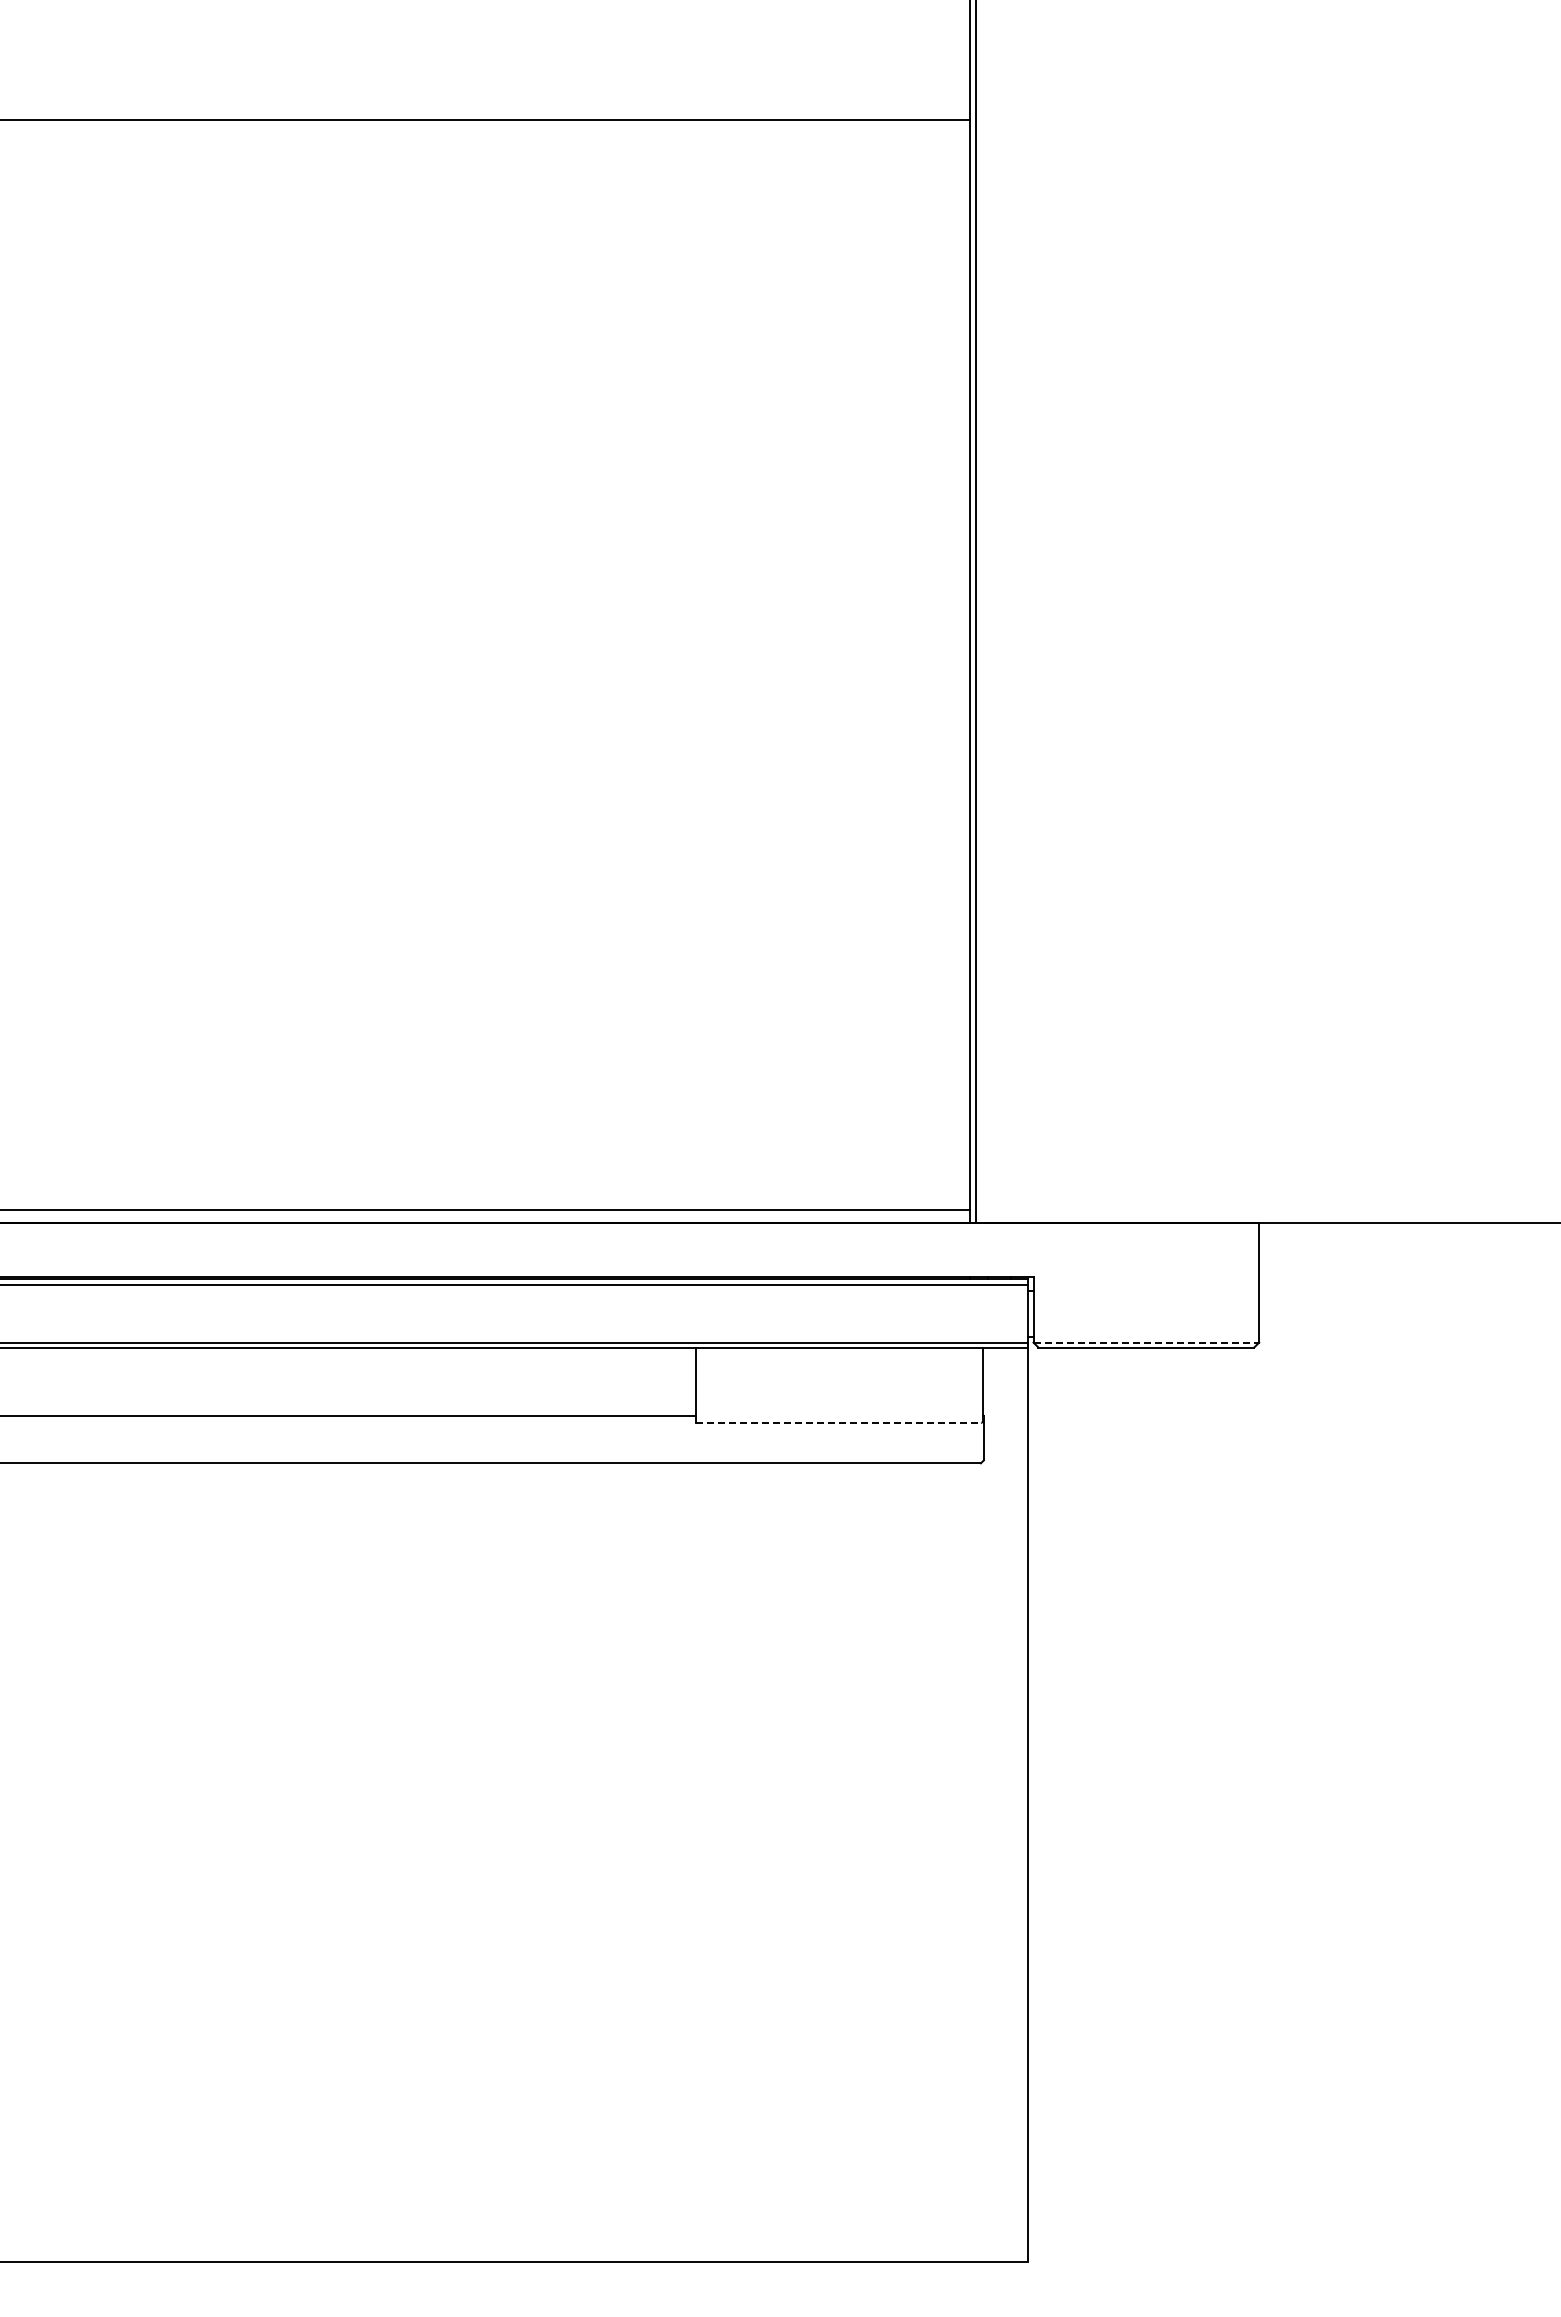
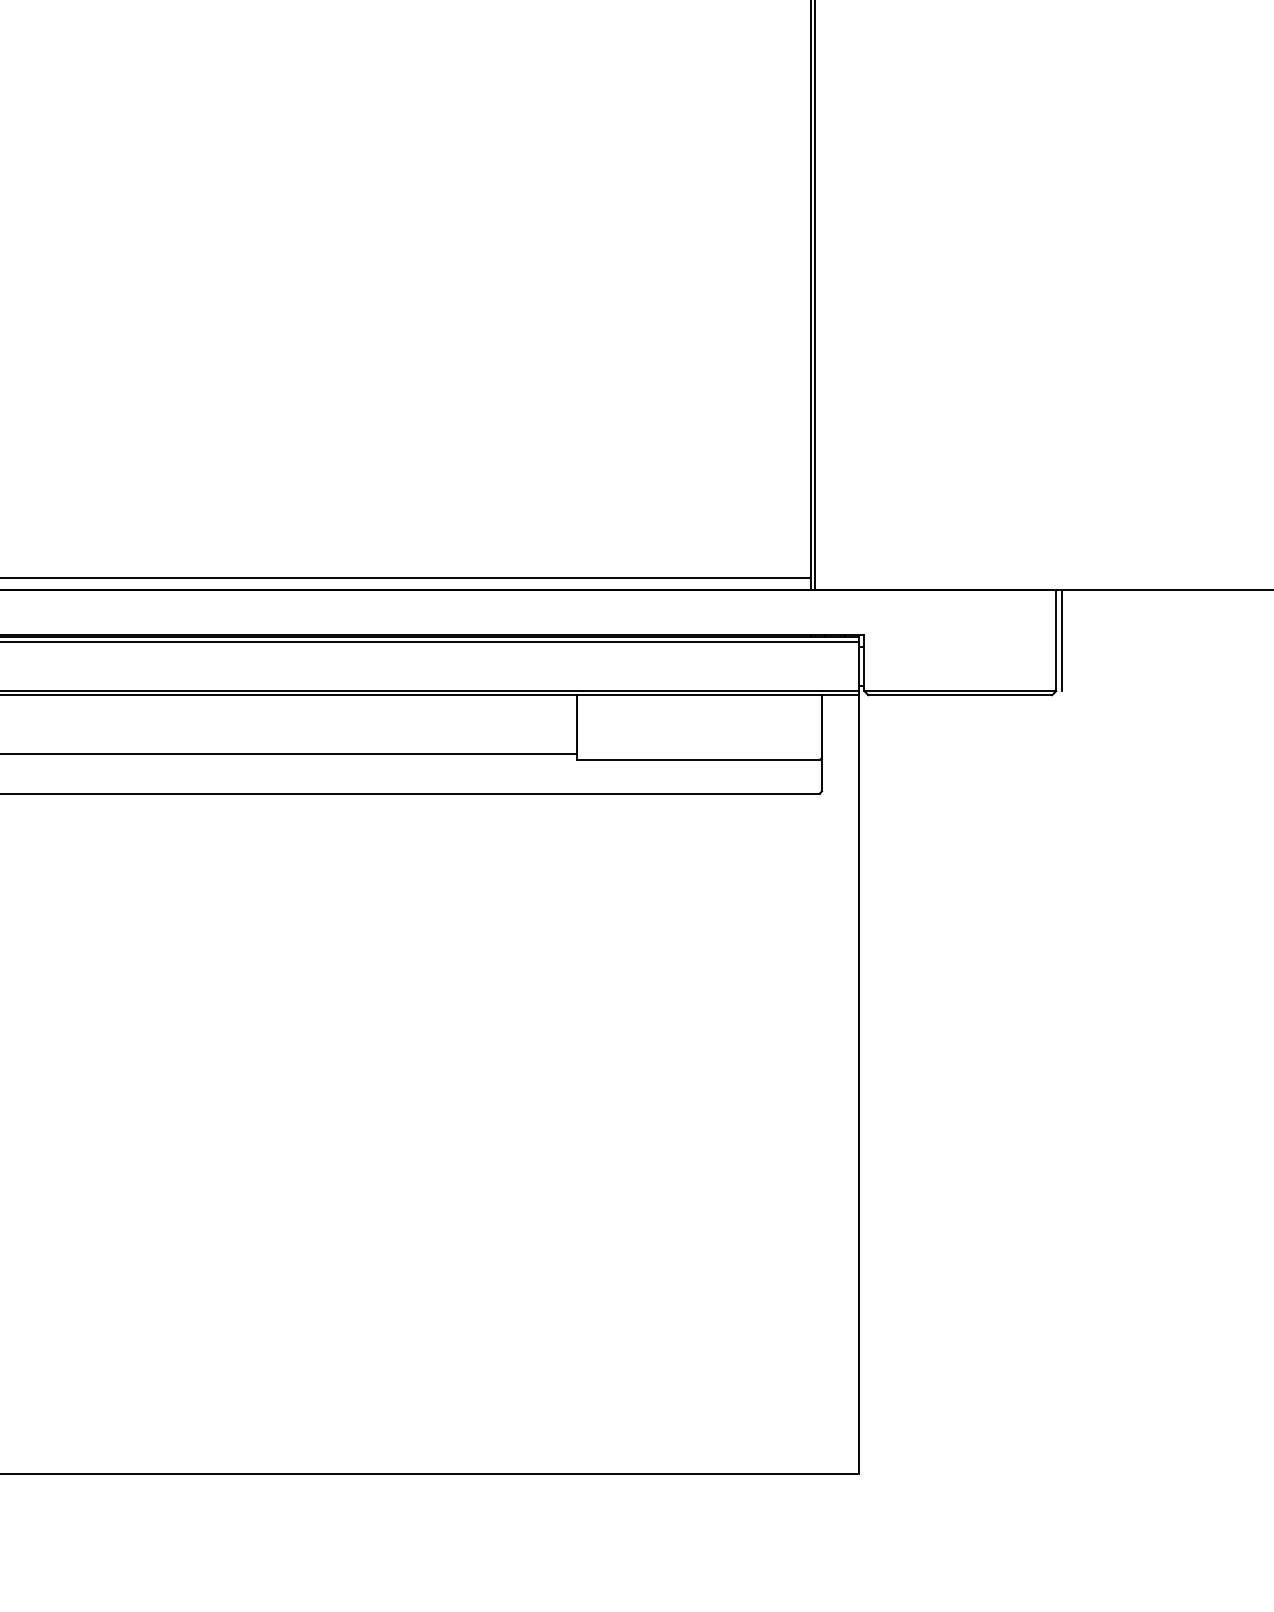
line: (1266, 1282) -> (1062, 639), added
line: (1146, 1342) -> (960, 690), dashed -> solid
line: (838, 1423) -> (698, 759), dashed -> solid

